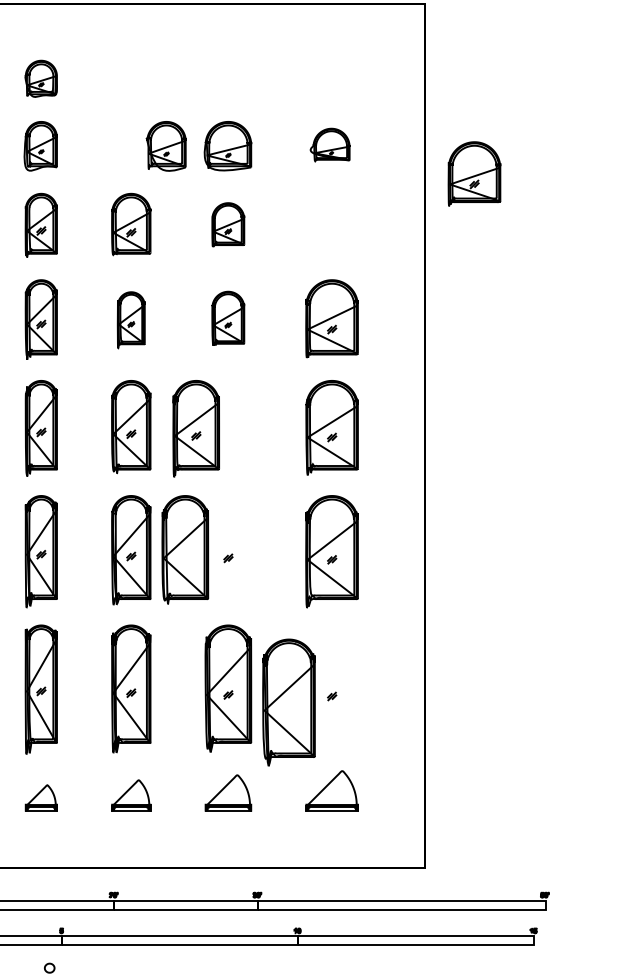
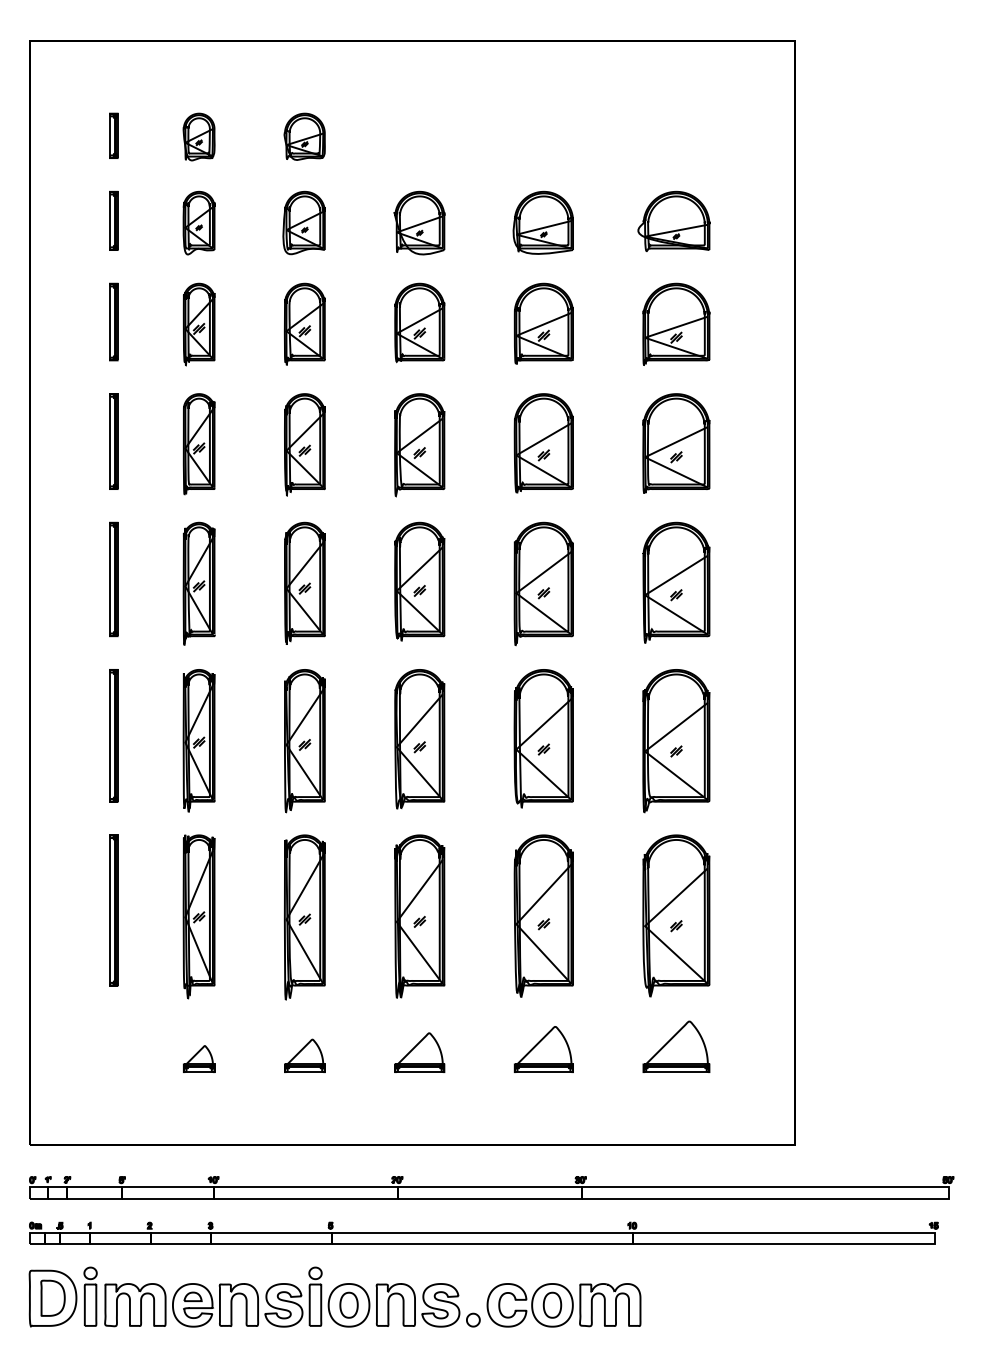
part: (329, 144) -> (673, 220), size x1.43
part: (166, 145) -> (419, 222), moved
part: (474, 173) -> (676, 323), moved
part: (228, 224) -> (543, 323), size x1.43
part: (228, 318) -> (543, 443), size x1.43
part: (131, 320) -> (419, 445), size x1.43
part: (196, 428) -> (543, 583), moved
part: (185, 549) -> (543, 738), moved
part: (289, 702) -> (676, 915), moved

